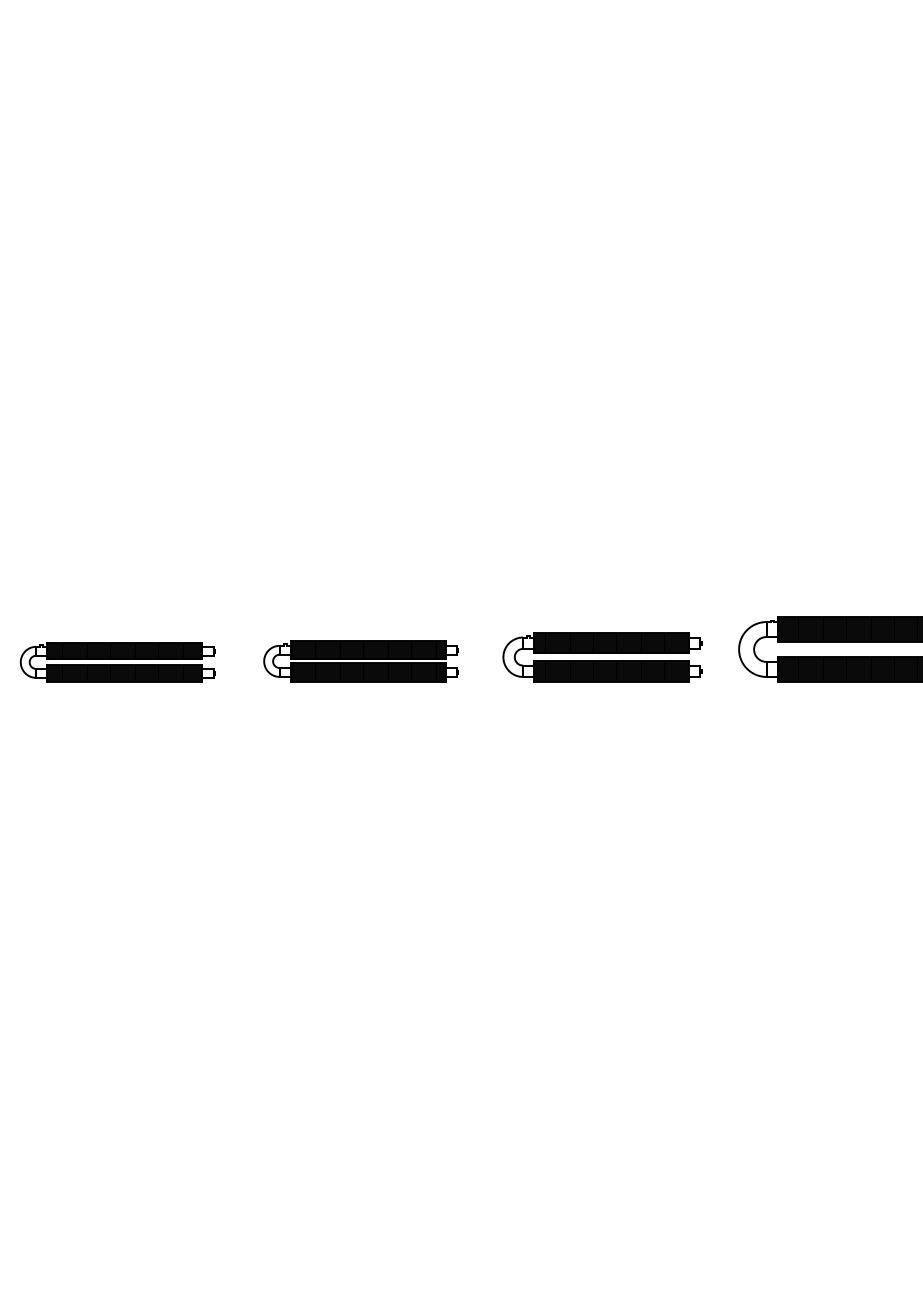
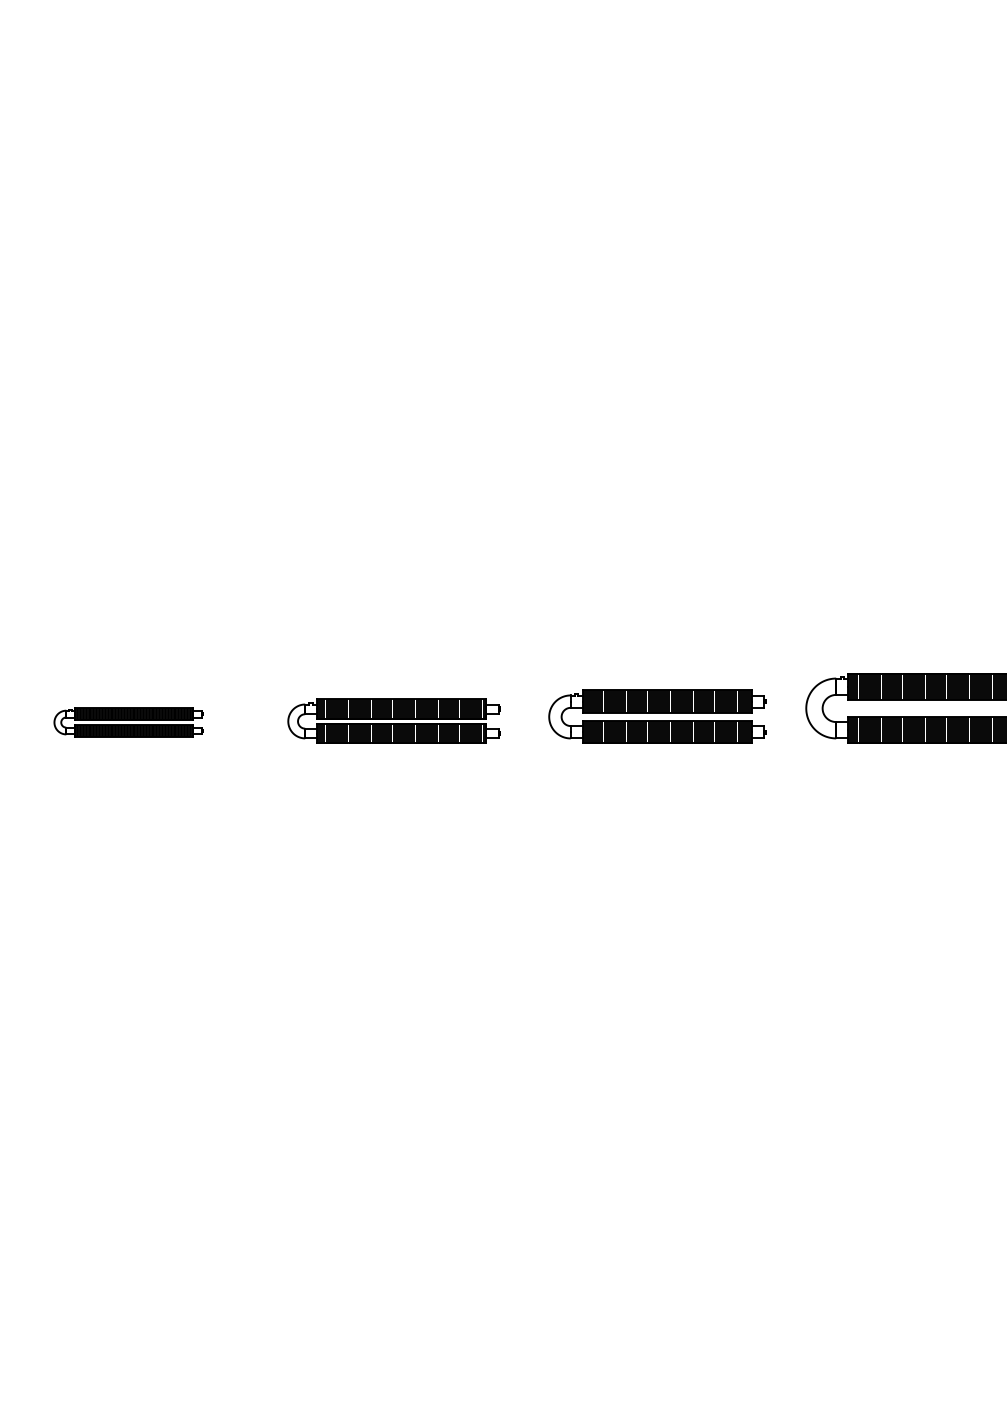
part: (117, 662) -> (128, 722), size x0.7

